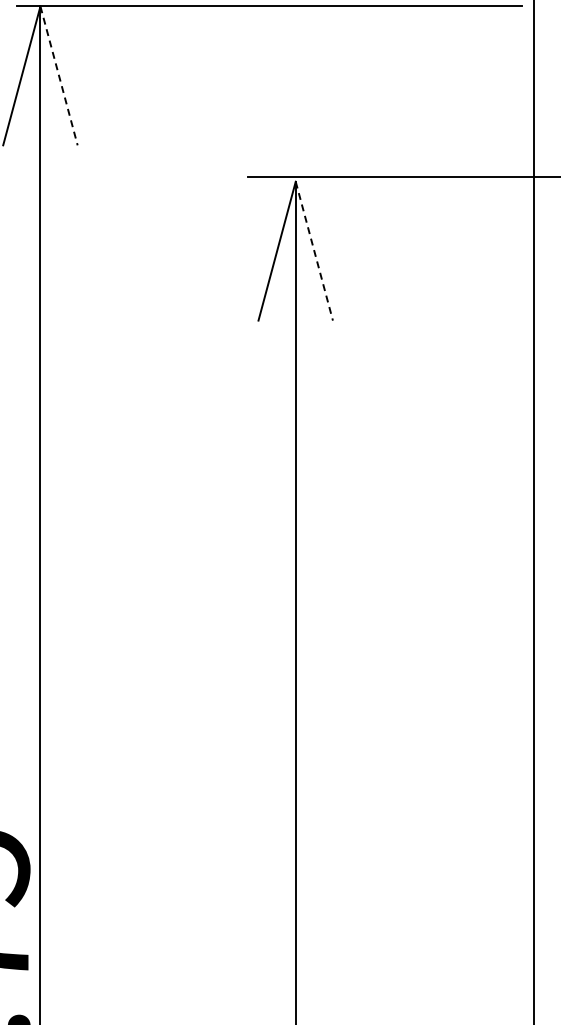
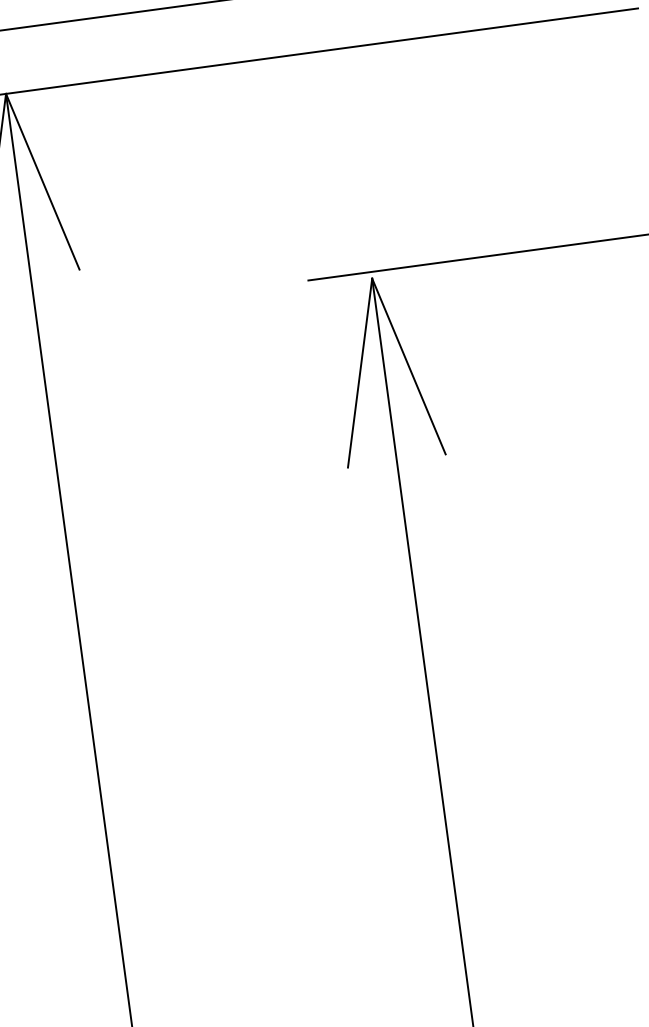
line: (59, 75) -> (43, 181), dashed -> solid
line: (314, 251) -> (409, 366), dashed -> solid

